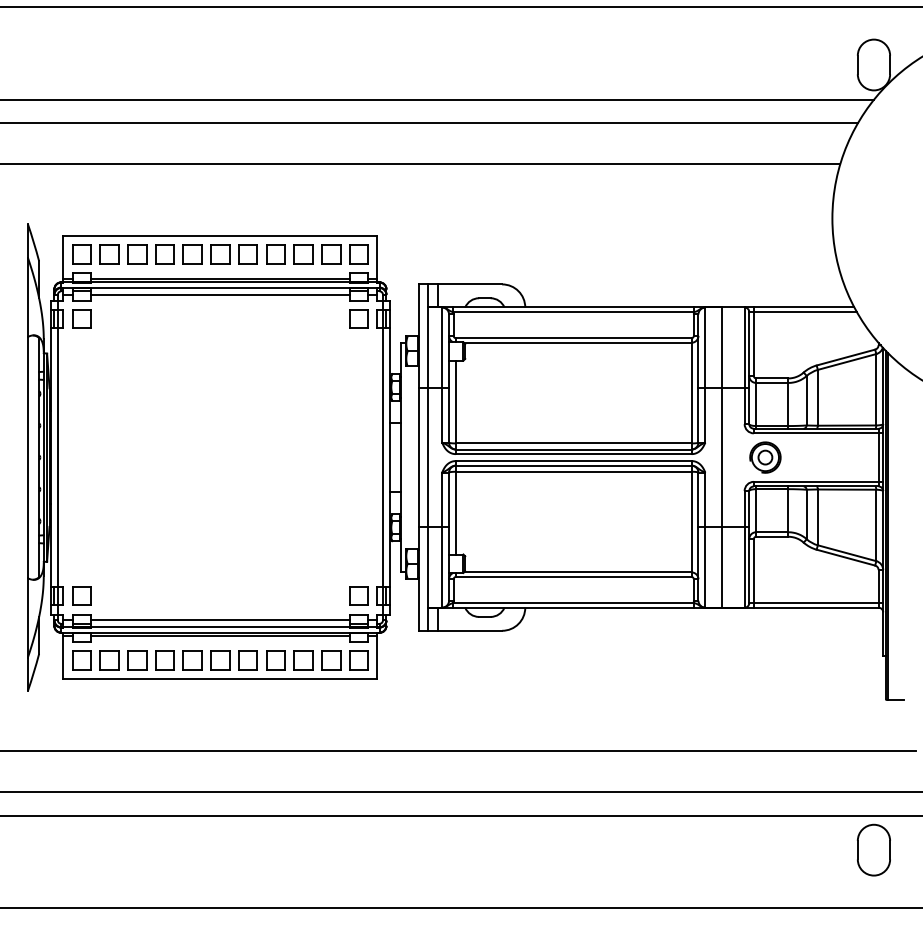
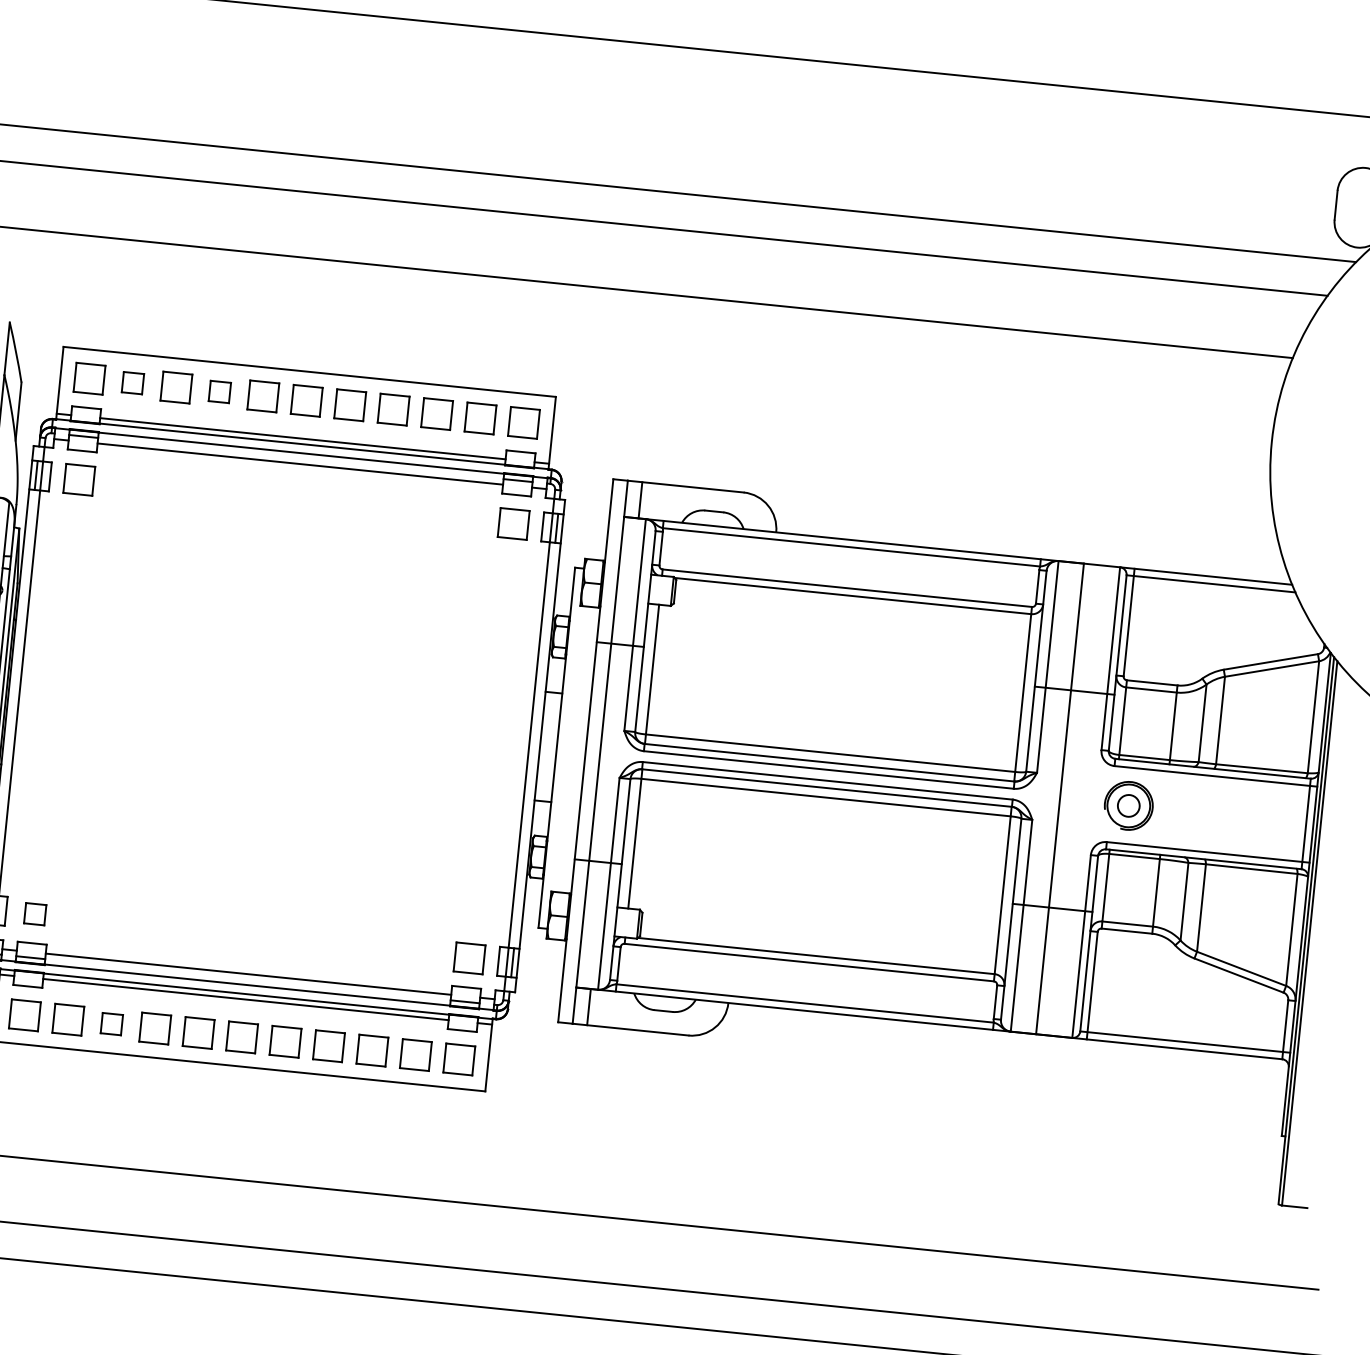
part: (109, 254) -> (132, 383), size x0.7
part: (164, 254) -> (219, 391), size x0.7
part: (81, 595) -> (34, 913), size x0.7
part: (137, 660) -> (112, 1024), size x0.7

